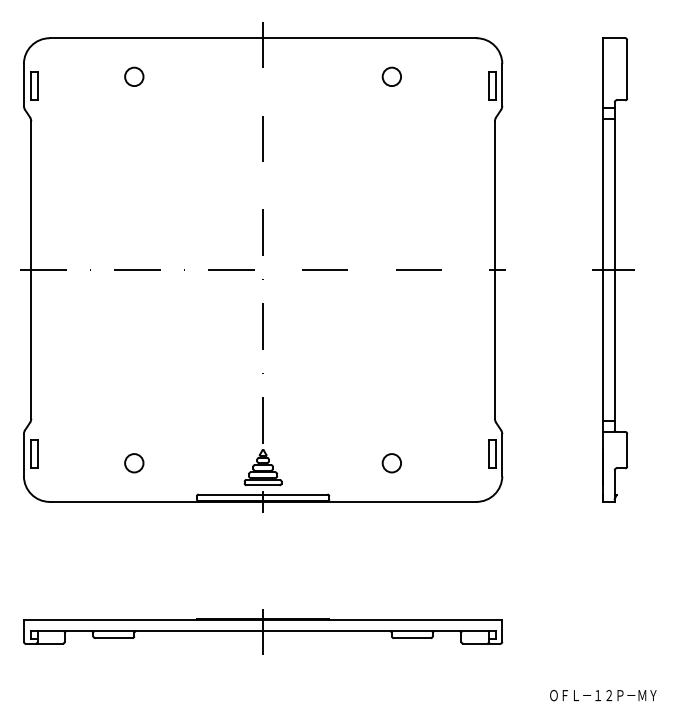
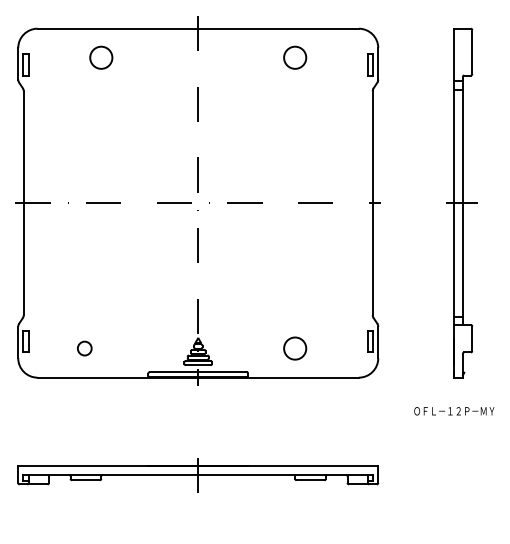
circle: (134, 76) -> (101, 57), size x1.6
circle: (391, 76) -> (294, 57), size x1.6
circle: (134, 463) -> (84, 348), moved
circle: (391, 463) -> (294, 348), size x1.6
text: (603, 695) -> (454, 411), moved

